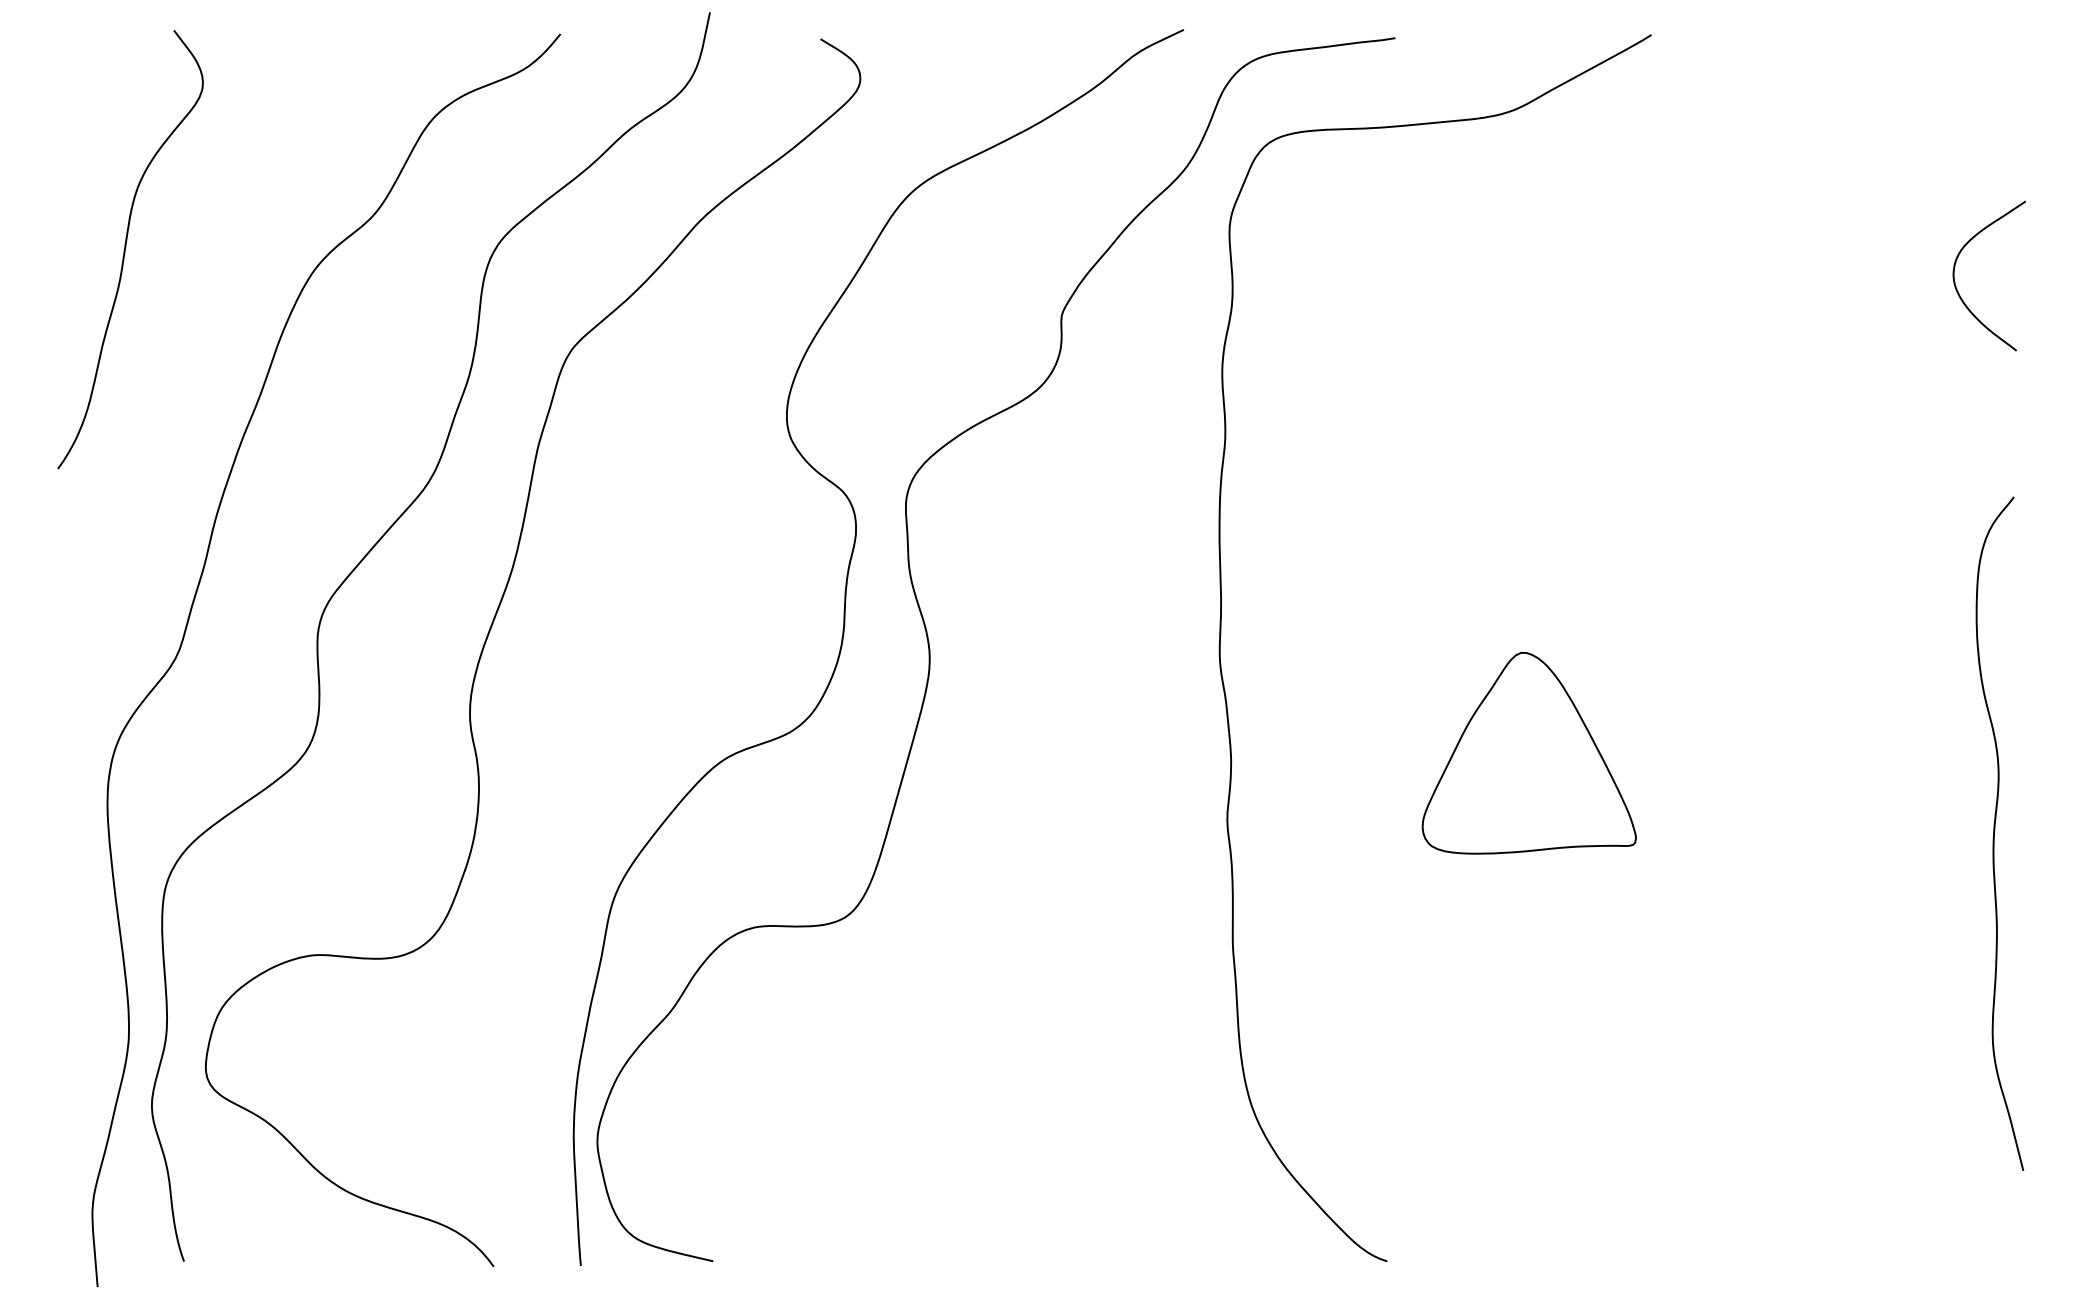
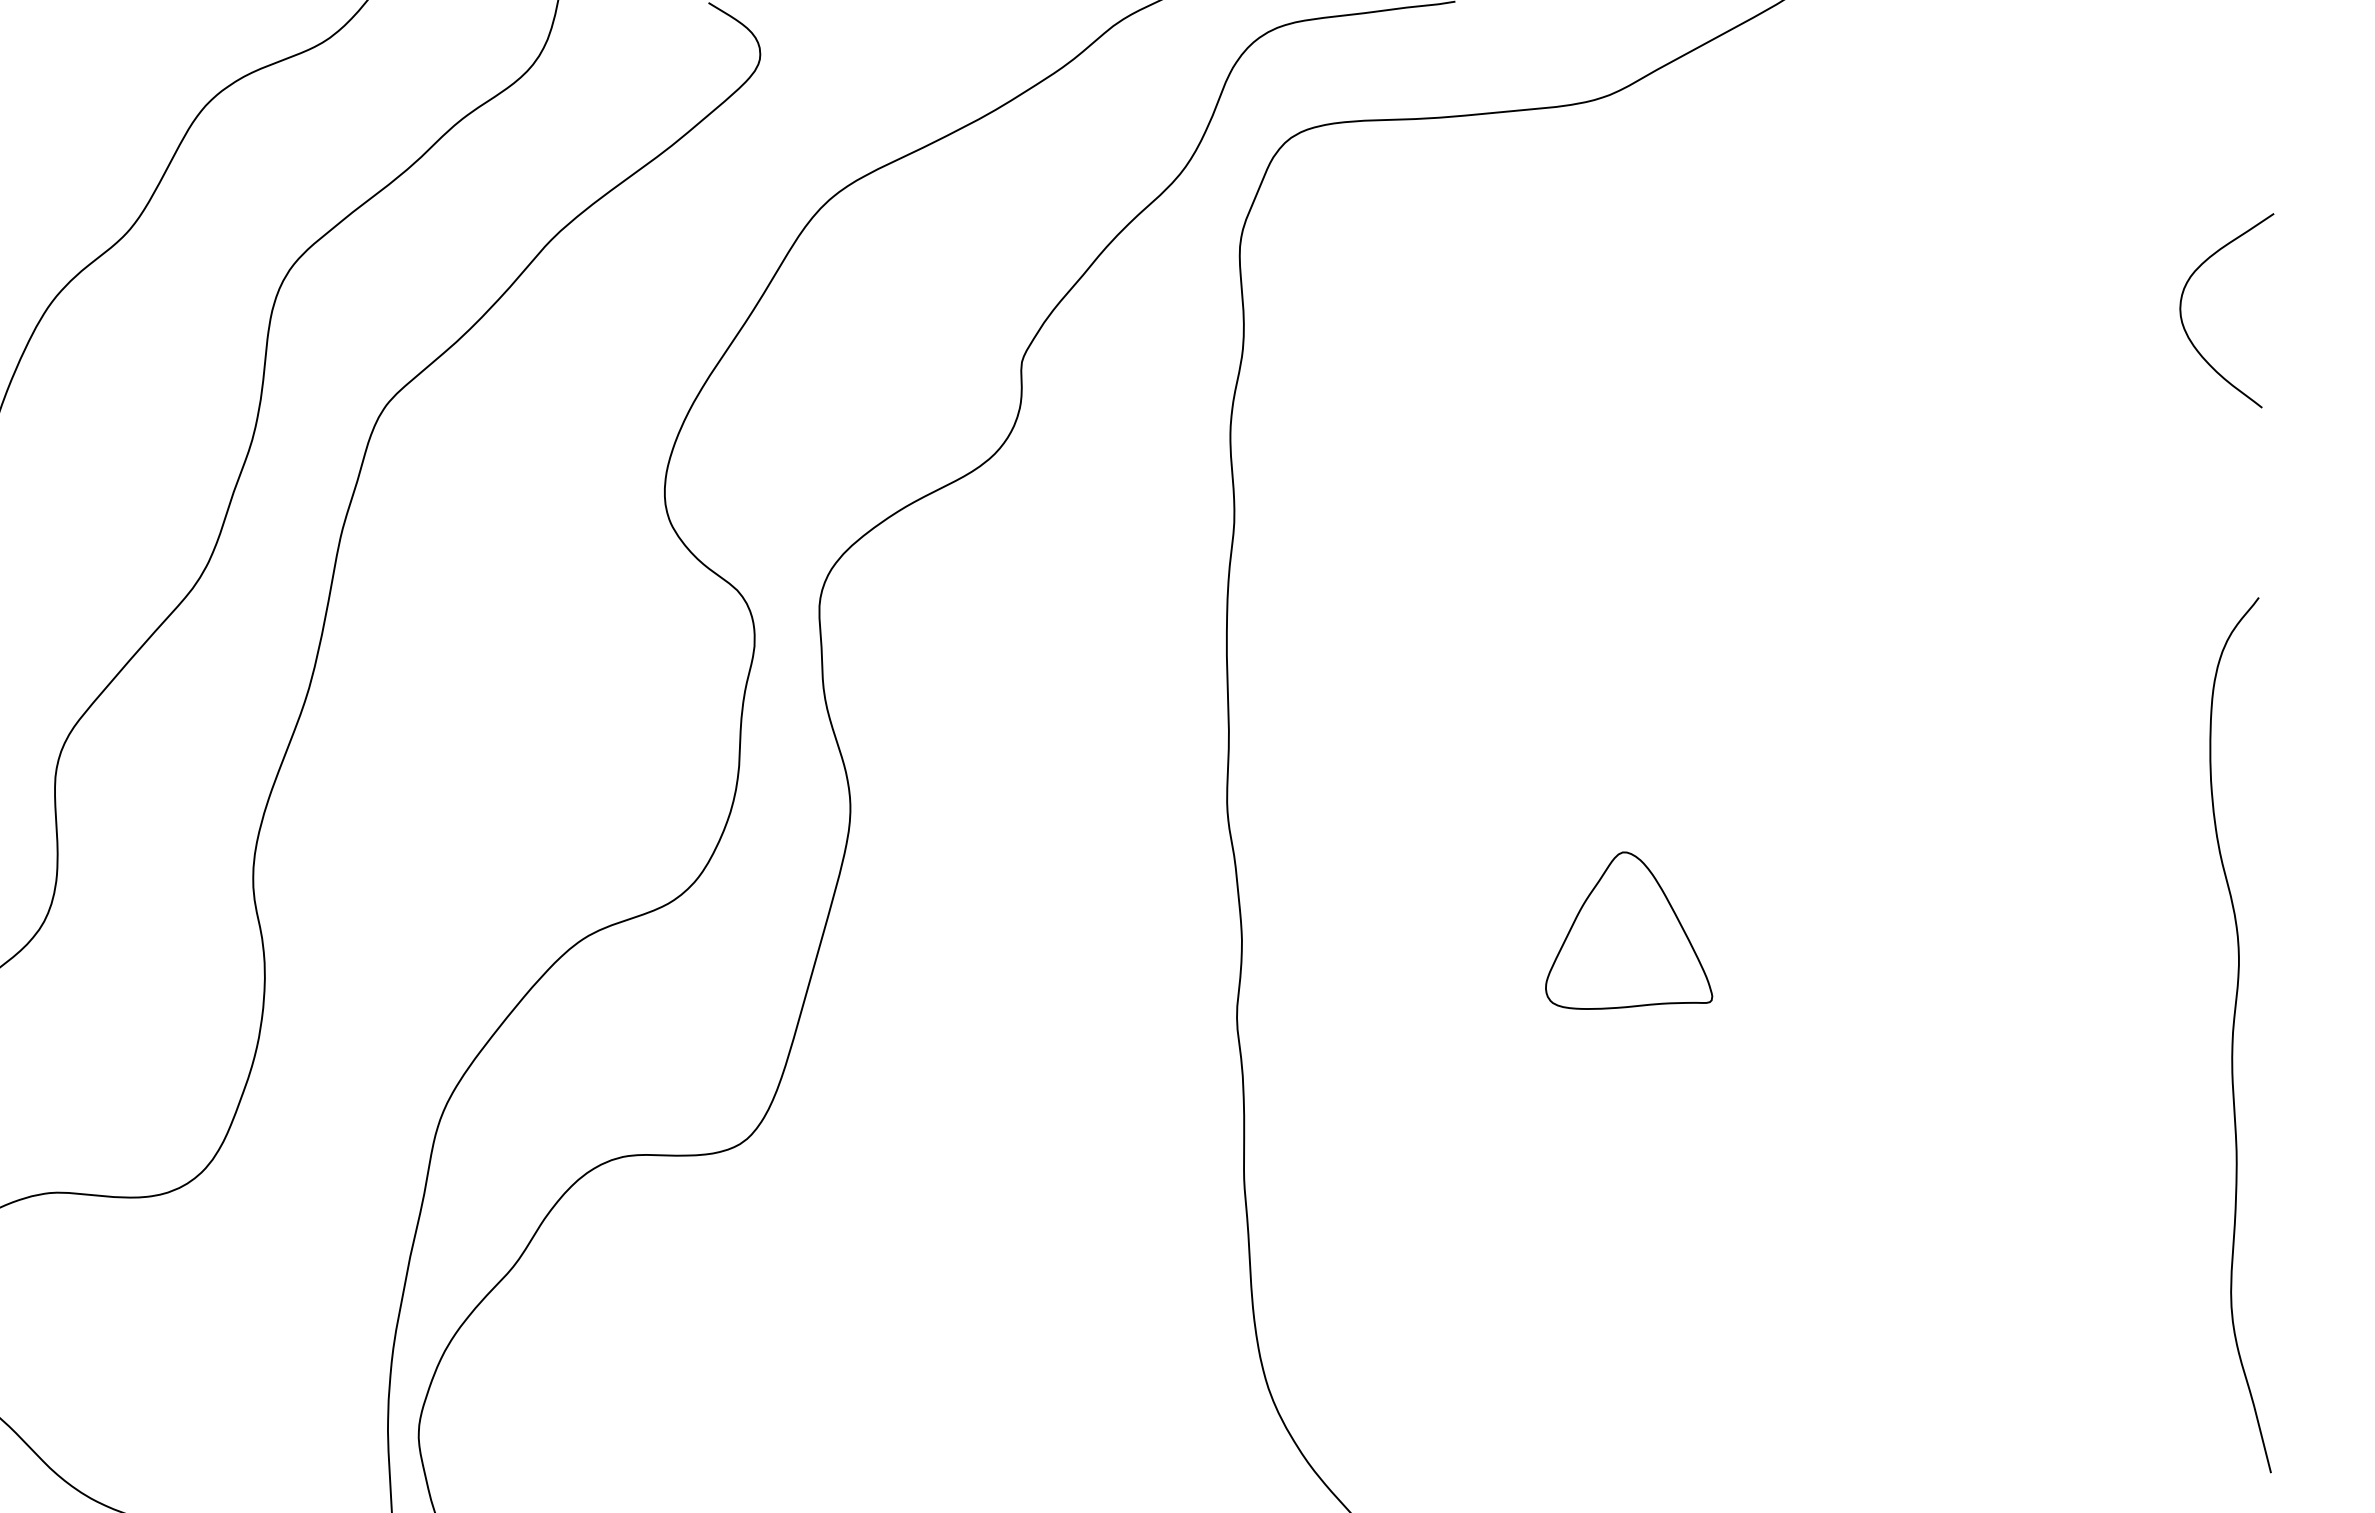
part: (1528, 753) -> (1628, 930), size x0.6

